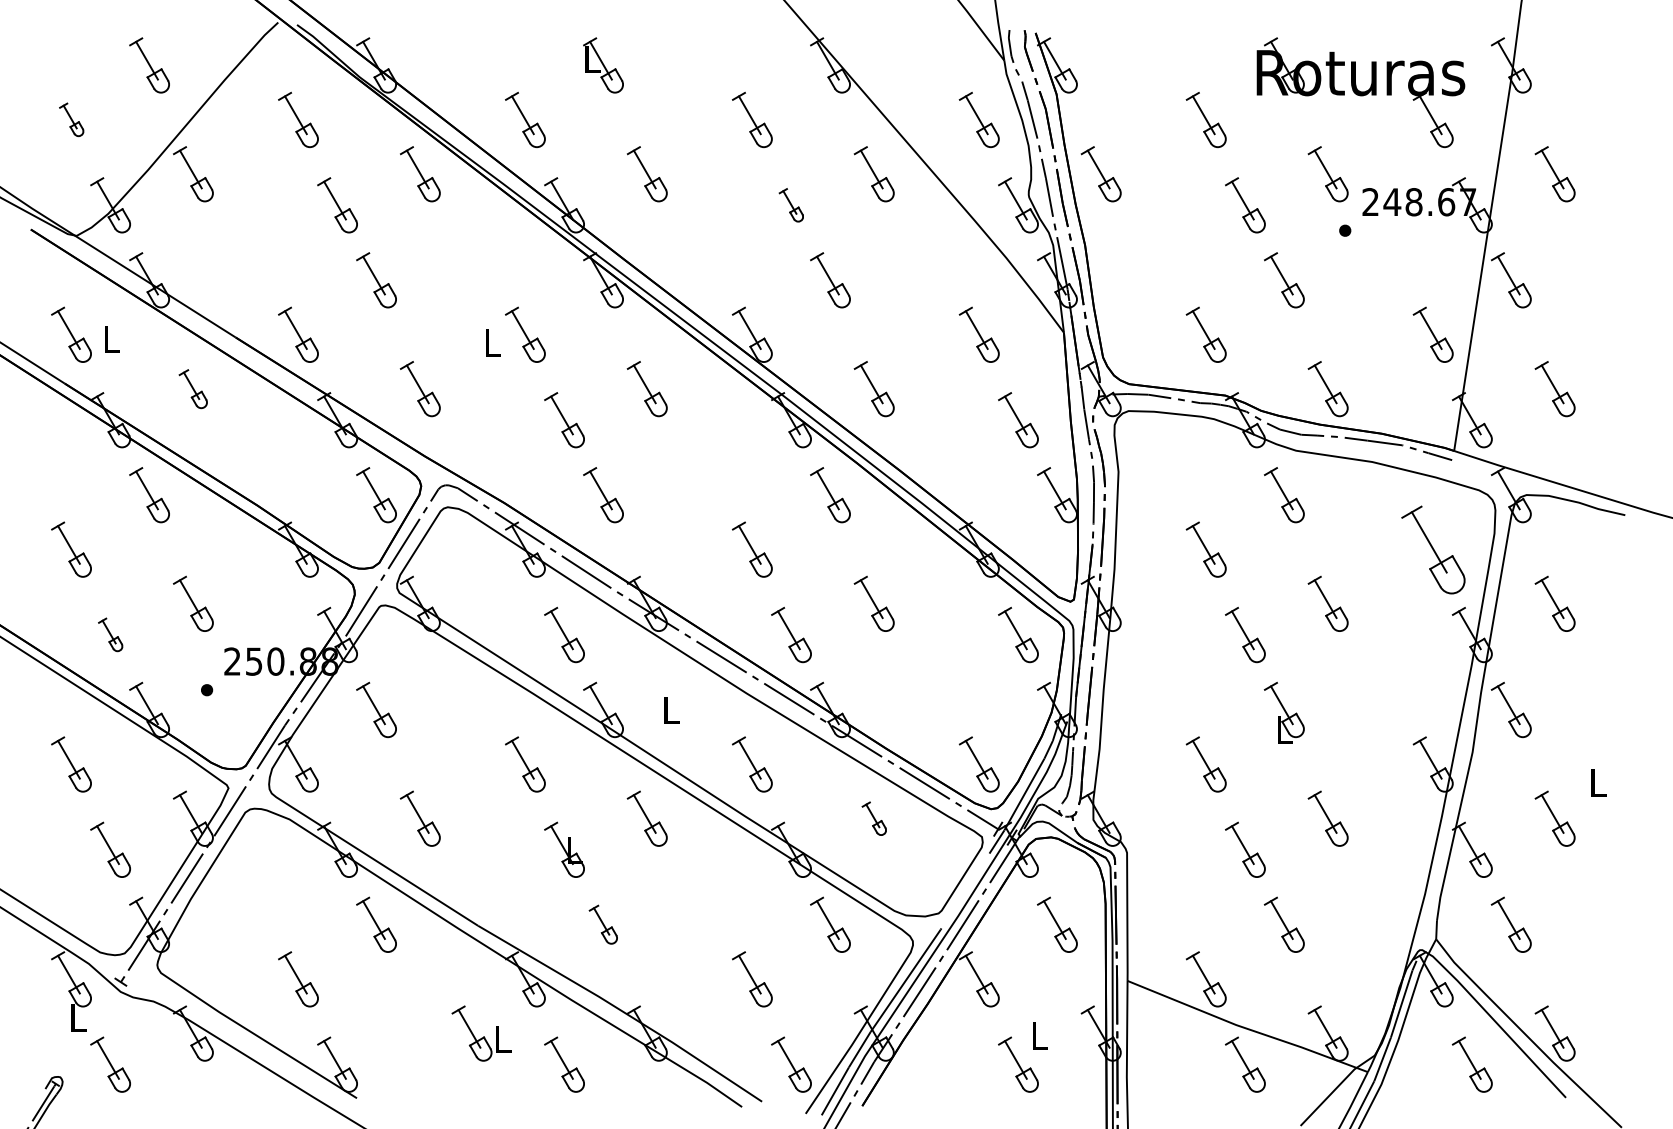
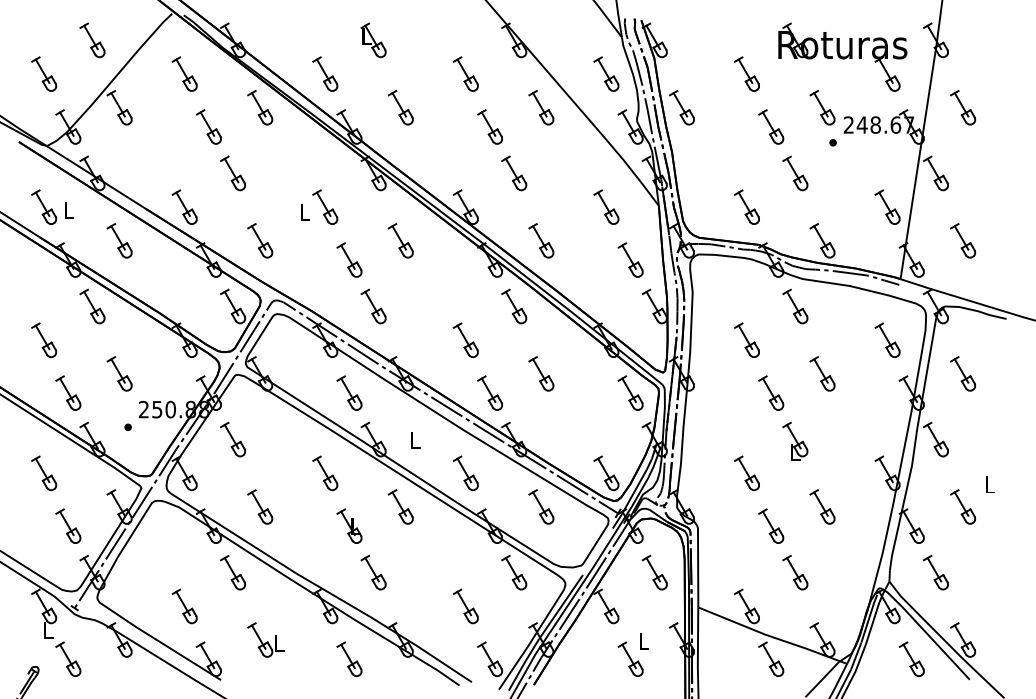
part: (72, 118) -> (44, 73), size x1.67
part: (790, 204) -> (489, 126), size x1.67
part: (193, 388) -> (119, 240), size x1.43
part: (1433, 548) -> (887, 339), size x0.62
part: (110, 633) -> (68, 392), size x1.67
part: (874, 817) -> (541, 506), size x1.67
part: (603, 924) -> (373, 572), size x1.43
part: (480, 1032) -> (265, 639), moved

